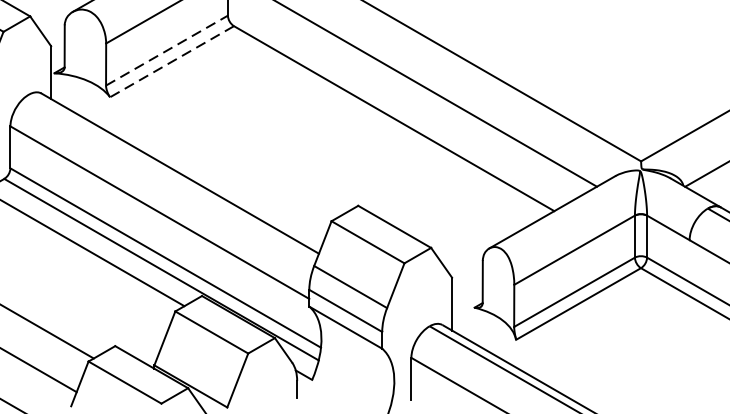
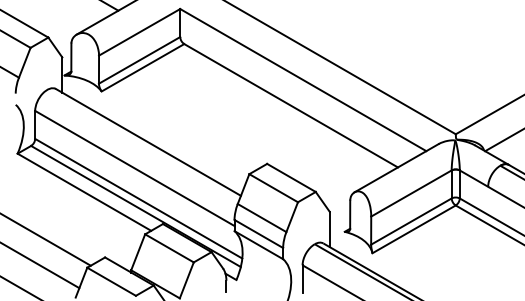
line: (166, 50) -> (139, 60), dashed -> solid
line: (171, 61) -> (142, 67), dashed -> solid

